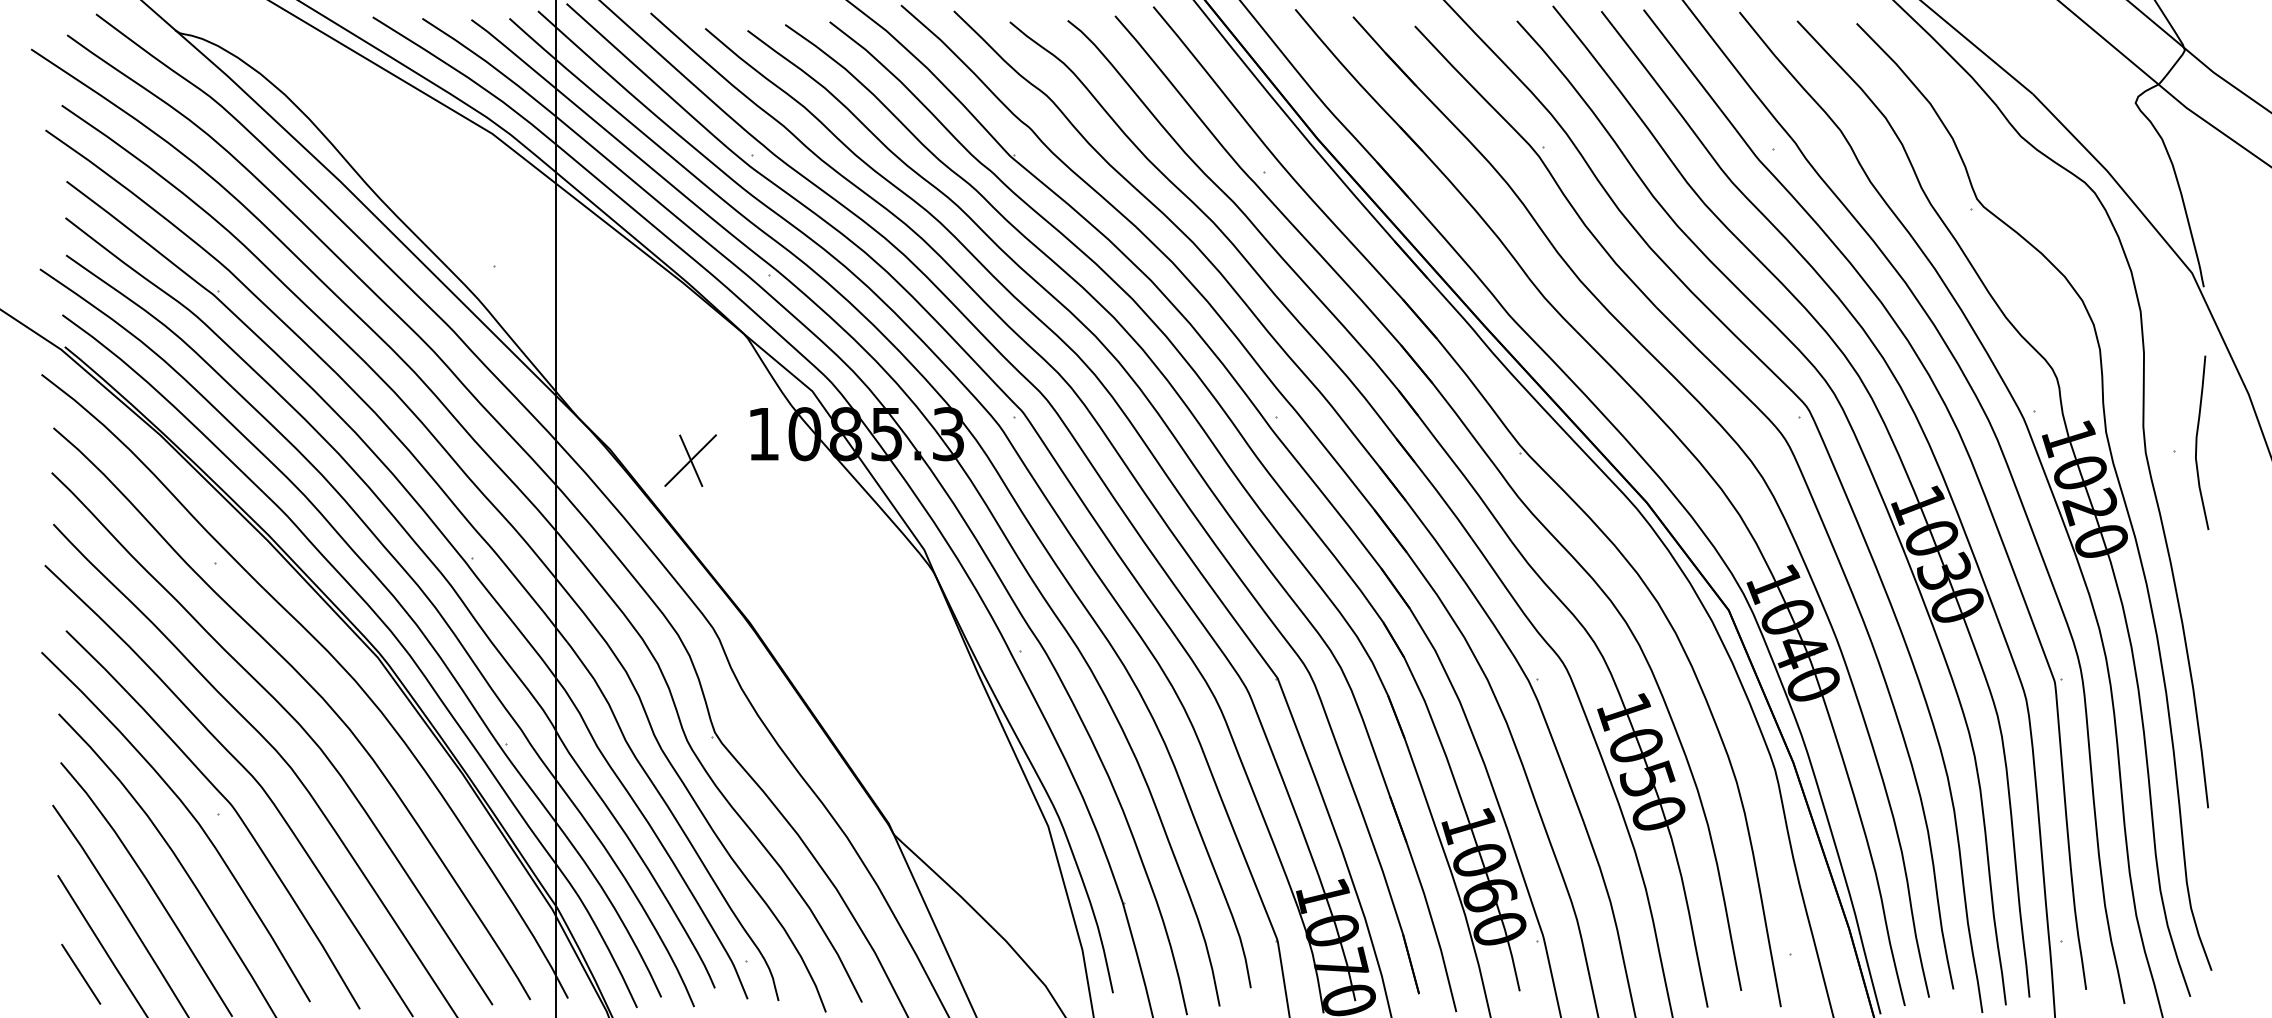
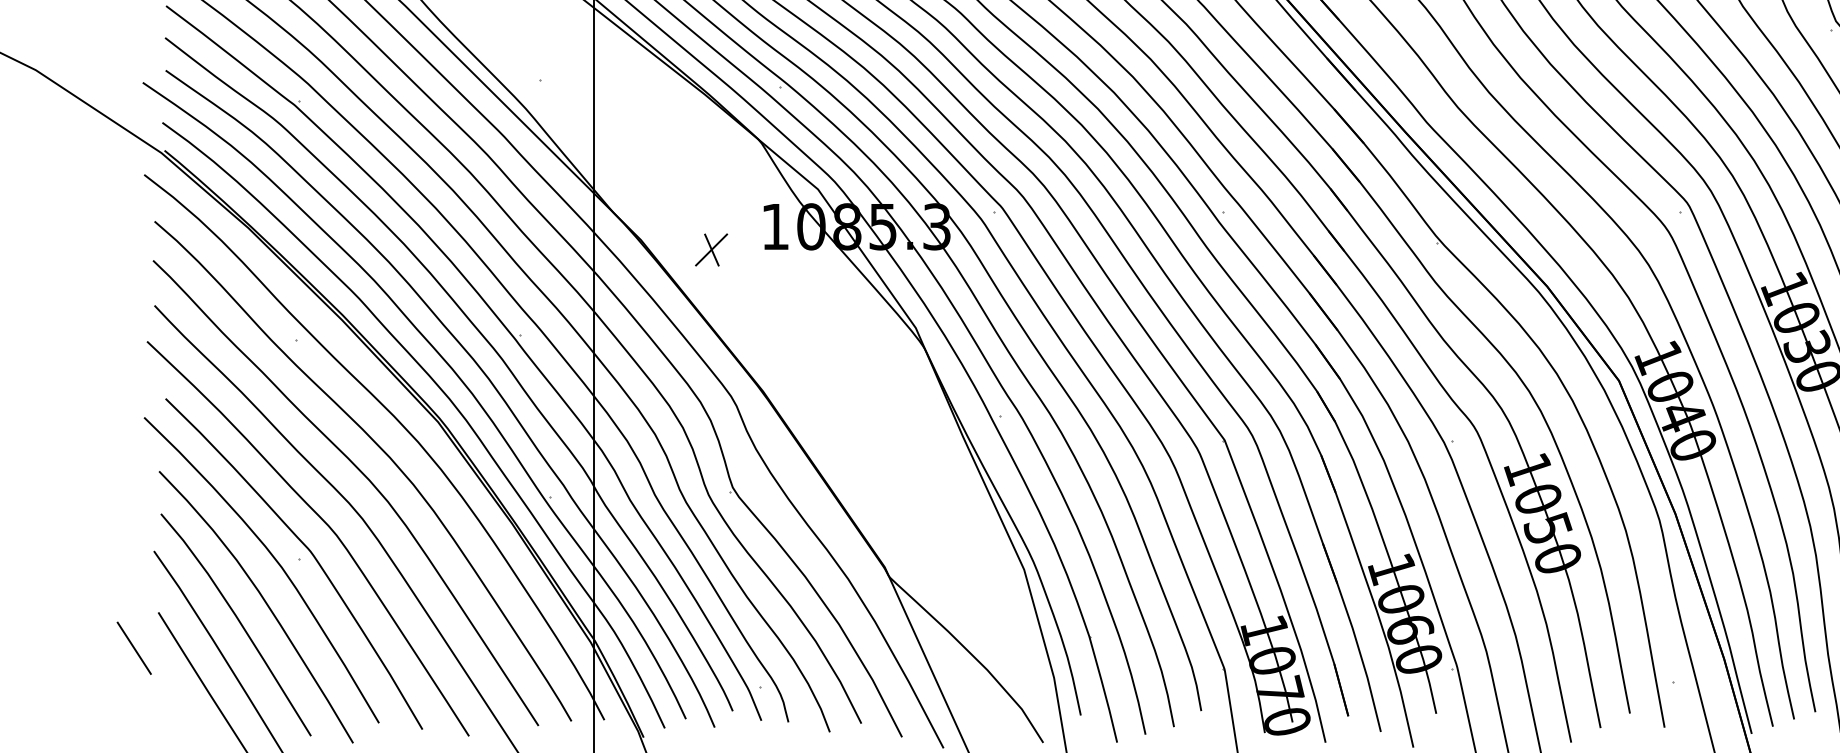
part: (690, 460) -> (711, 249), size x0.7
line: (81, 973) -> (134, 647), moved

